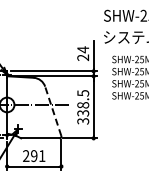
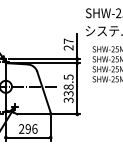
text: (83, 49) -> (68, 41), 24 -> 27
line: (53, 111) -> (44, 92), dashed -> solid
text: (42, 156) -> (35, 129), 291 -> 296

